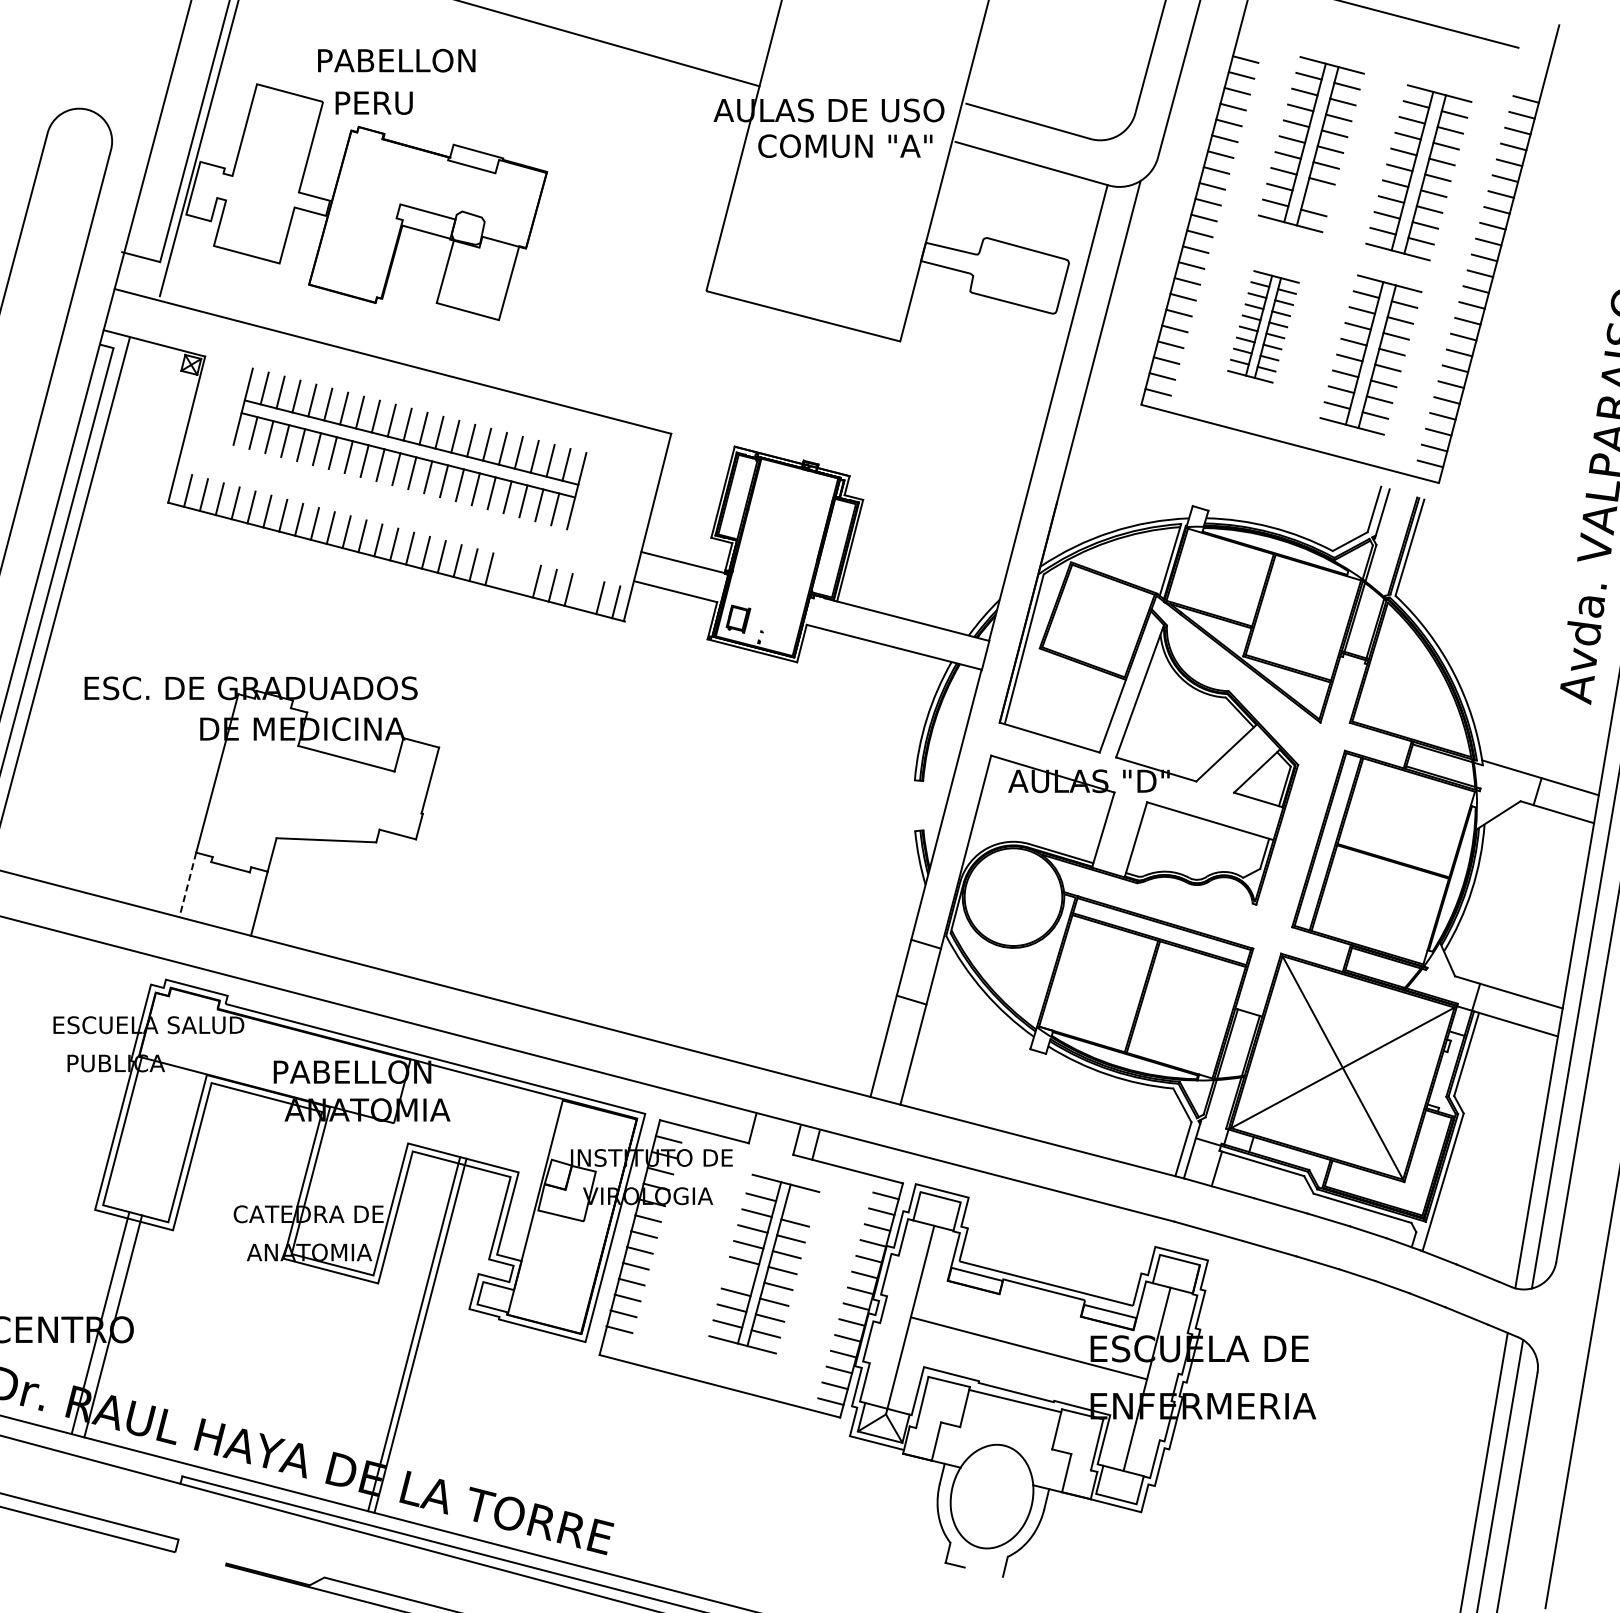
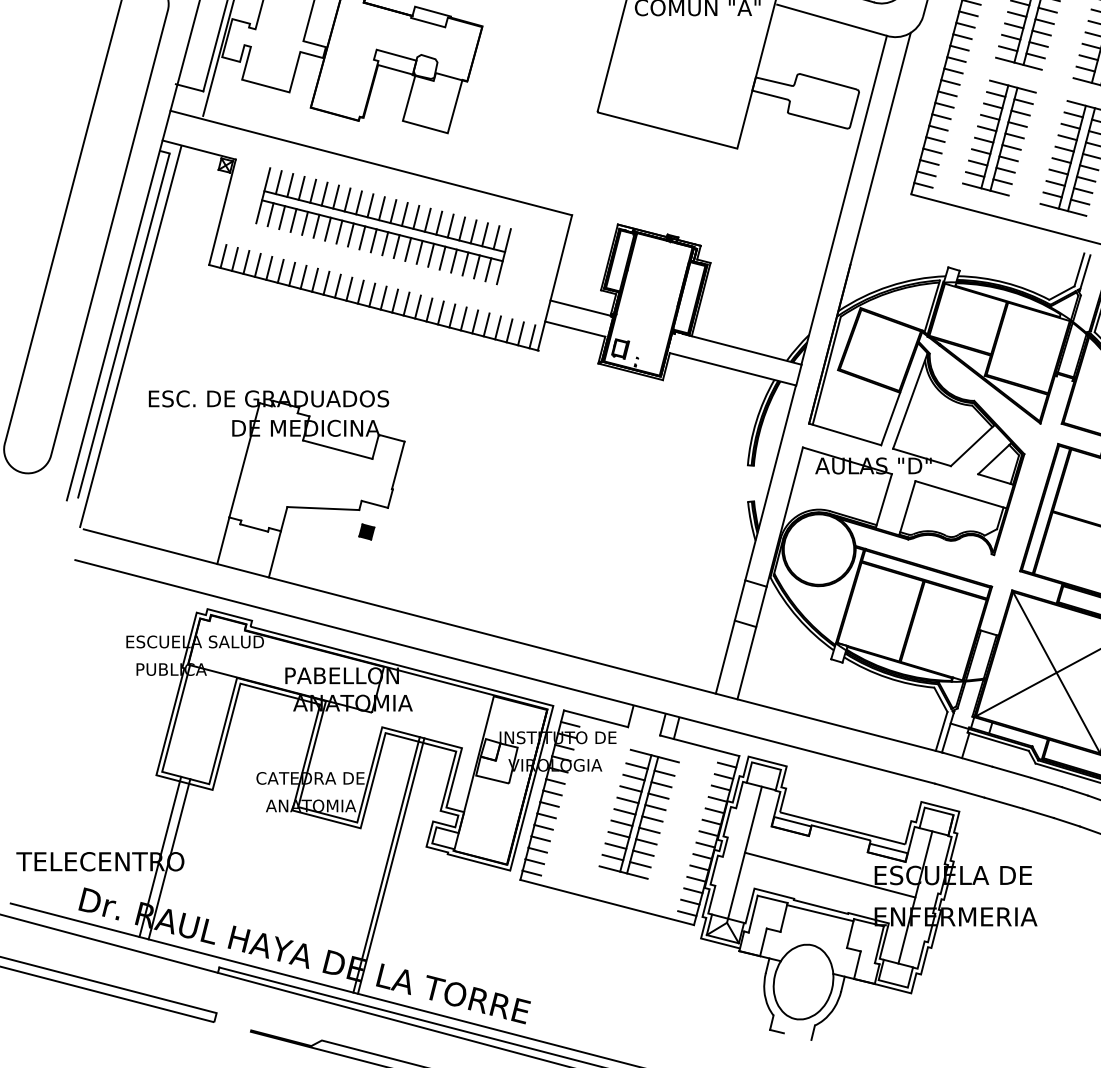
line: (1317, 196) -> (1038, 44), added
part: (1263, 326) -> (999, 137), size x1.43
line: (505, 573) -> (452, 316), added
line: (521, 577) -> (464, 318), added
line: (584, 593) -> (509, 330), added
part: (386, 872) -> (366, 531), added
line: (187, 885) -> (223, 541), dashed -> solid
line: (799, 1206) -> (664, 772), added
line: (739, 1276) -> (621, 823), added
line: (615, 1345) -> (531, 873), added

